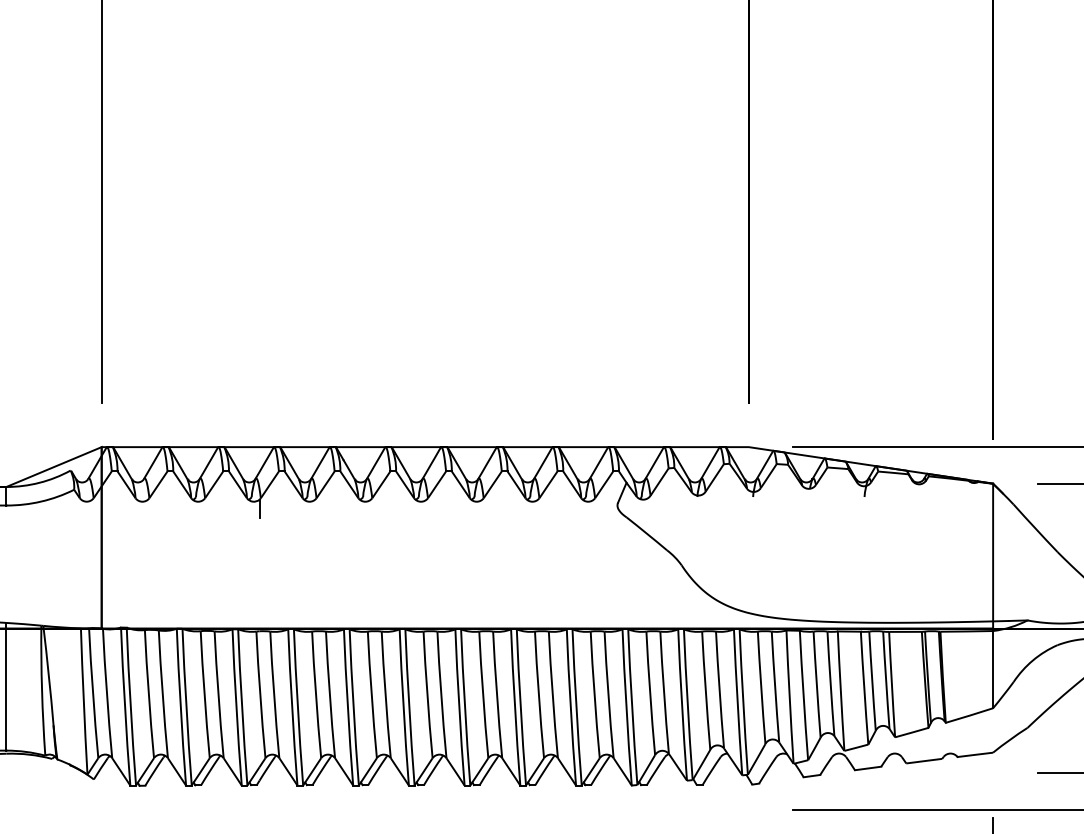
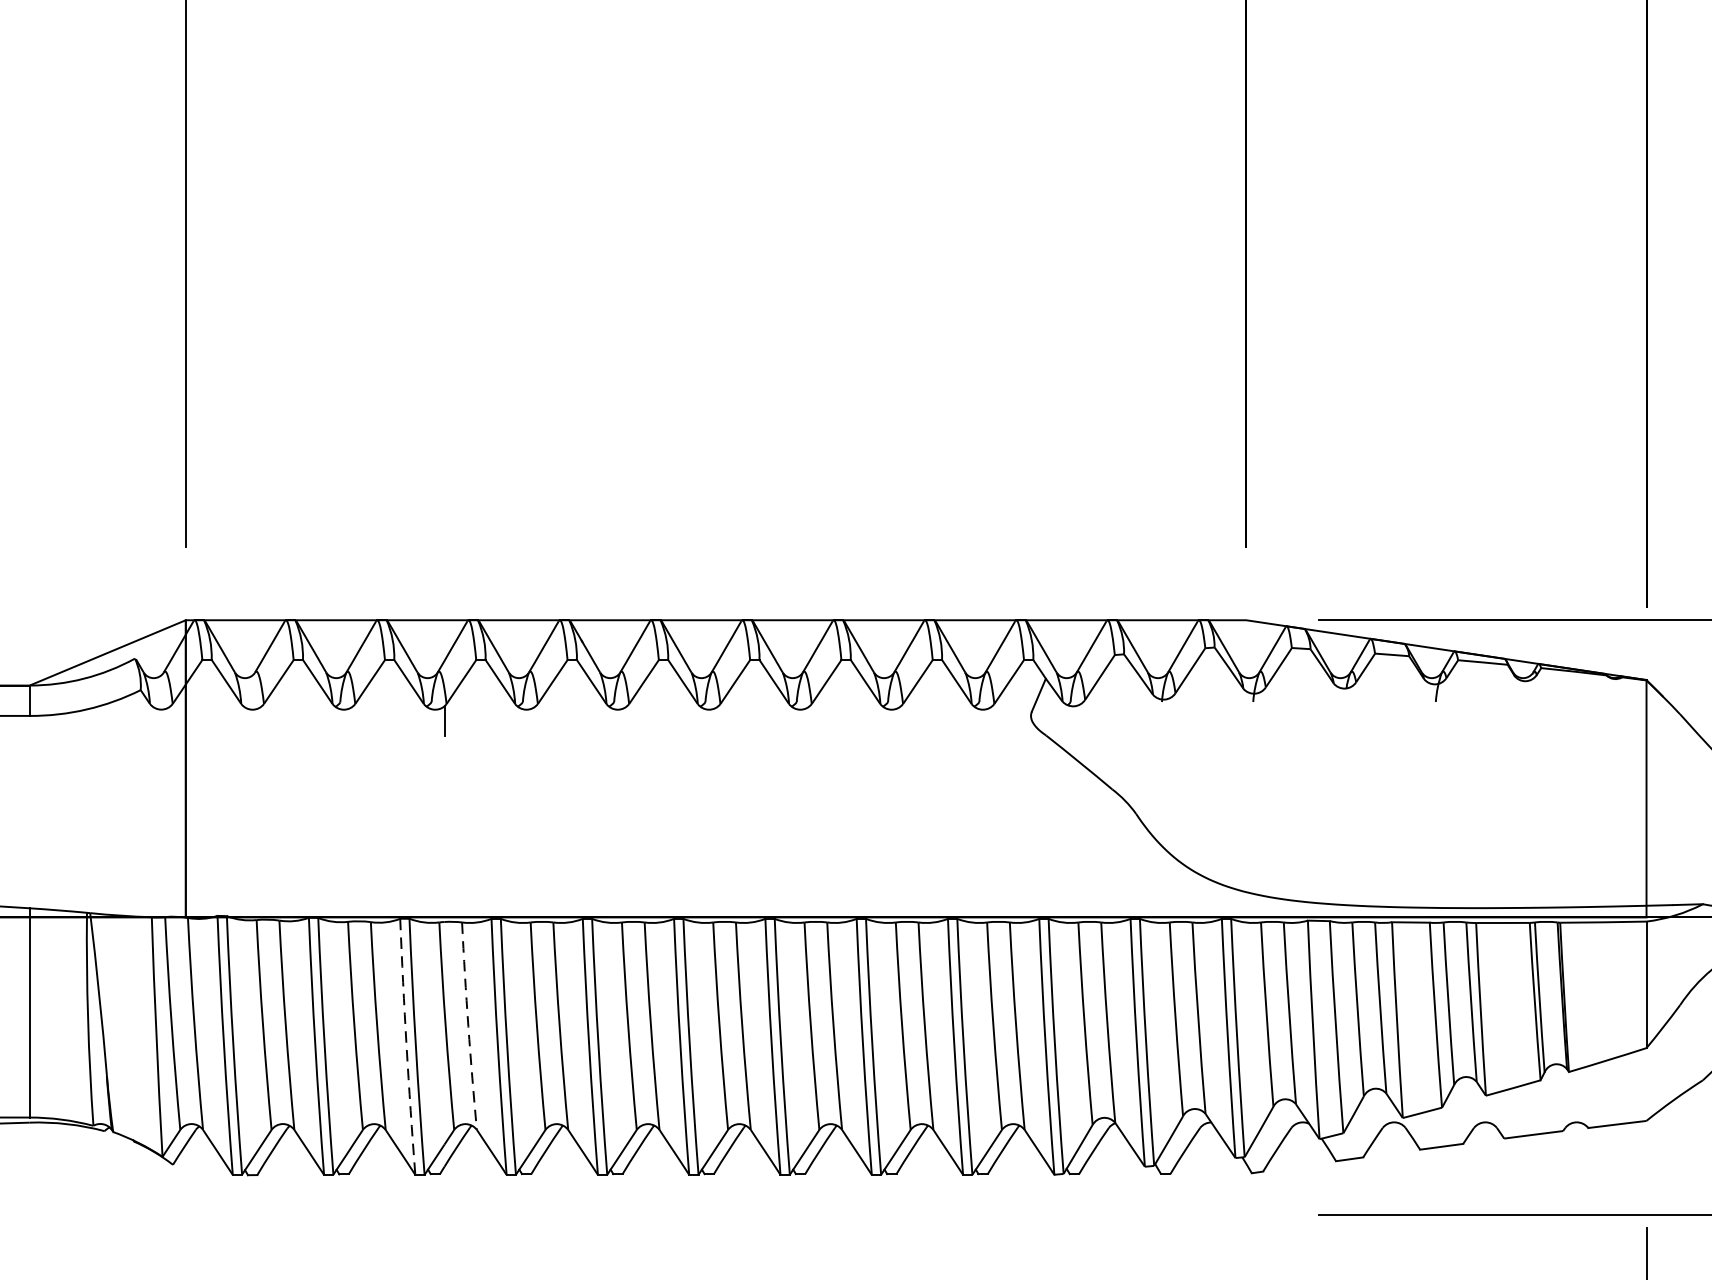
arc: (274, 694) -> (468, 1025), solid -> dashed
arc: (236, 707) -> (406, 1046), solid -> dashed

